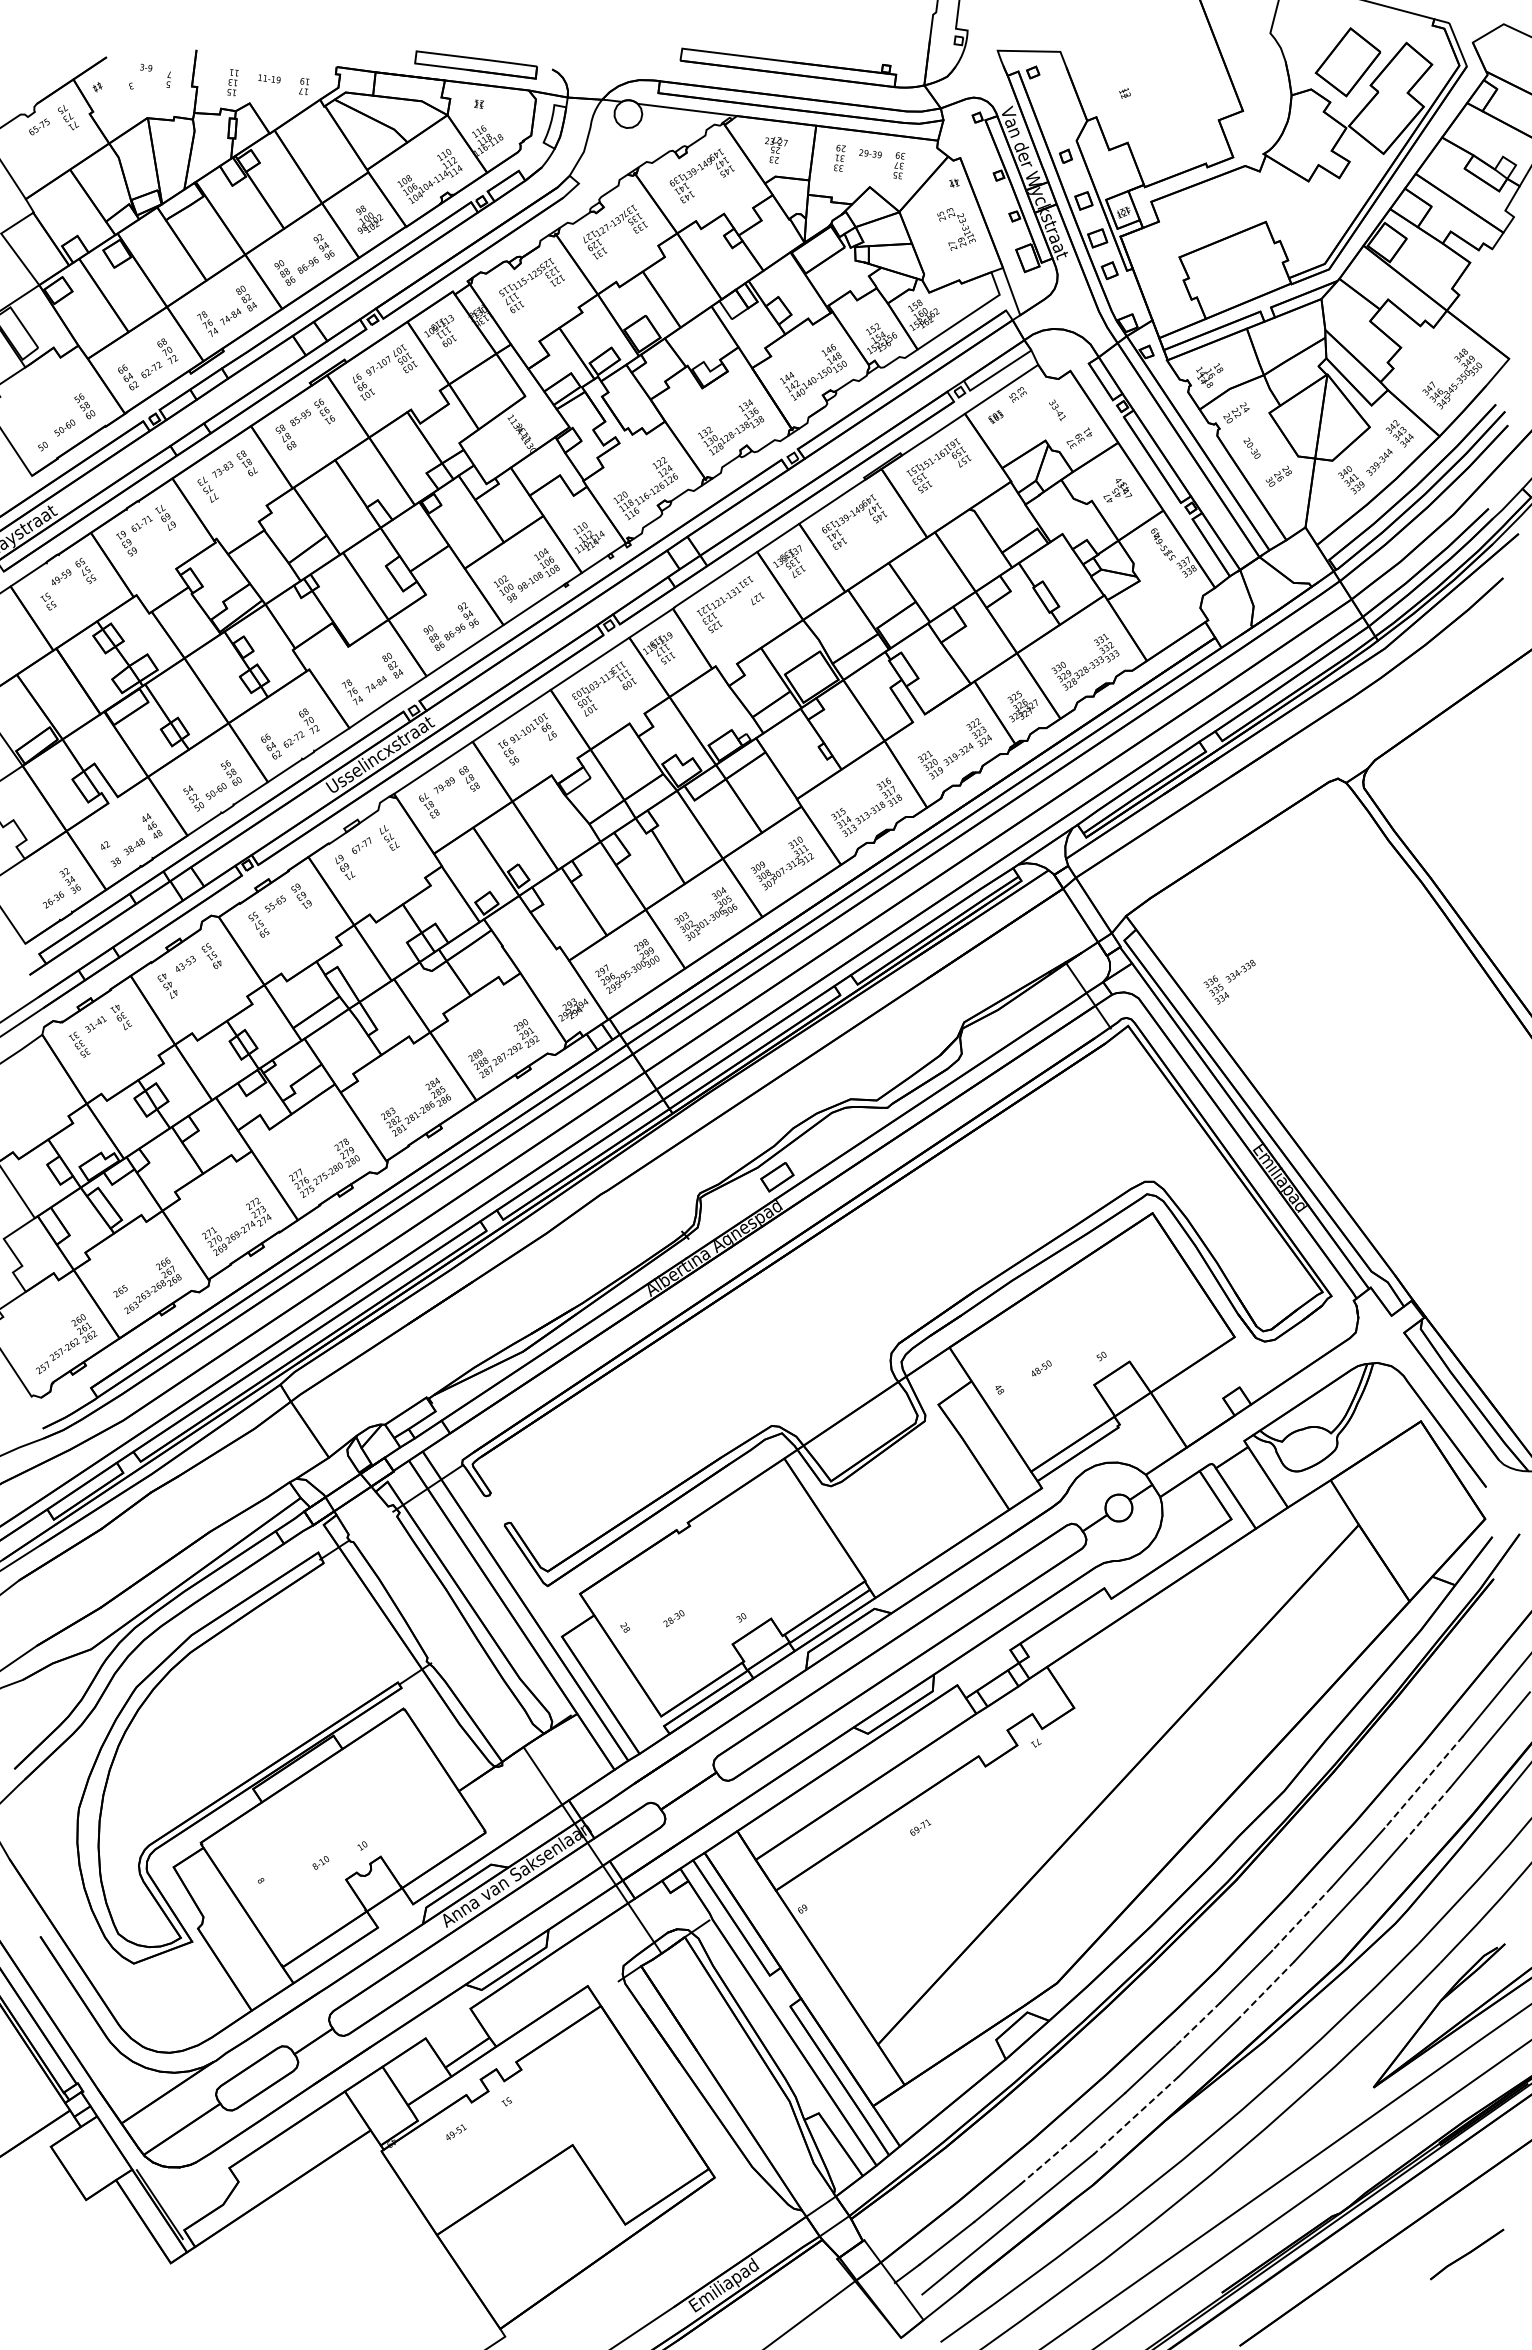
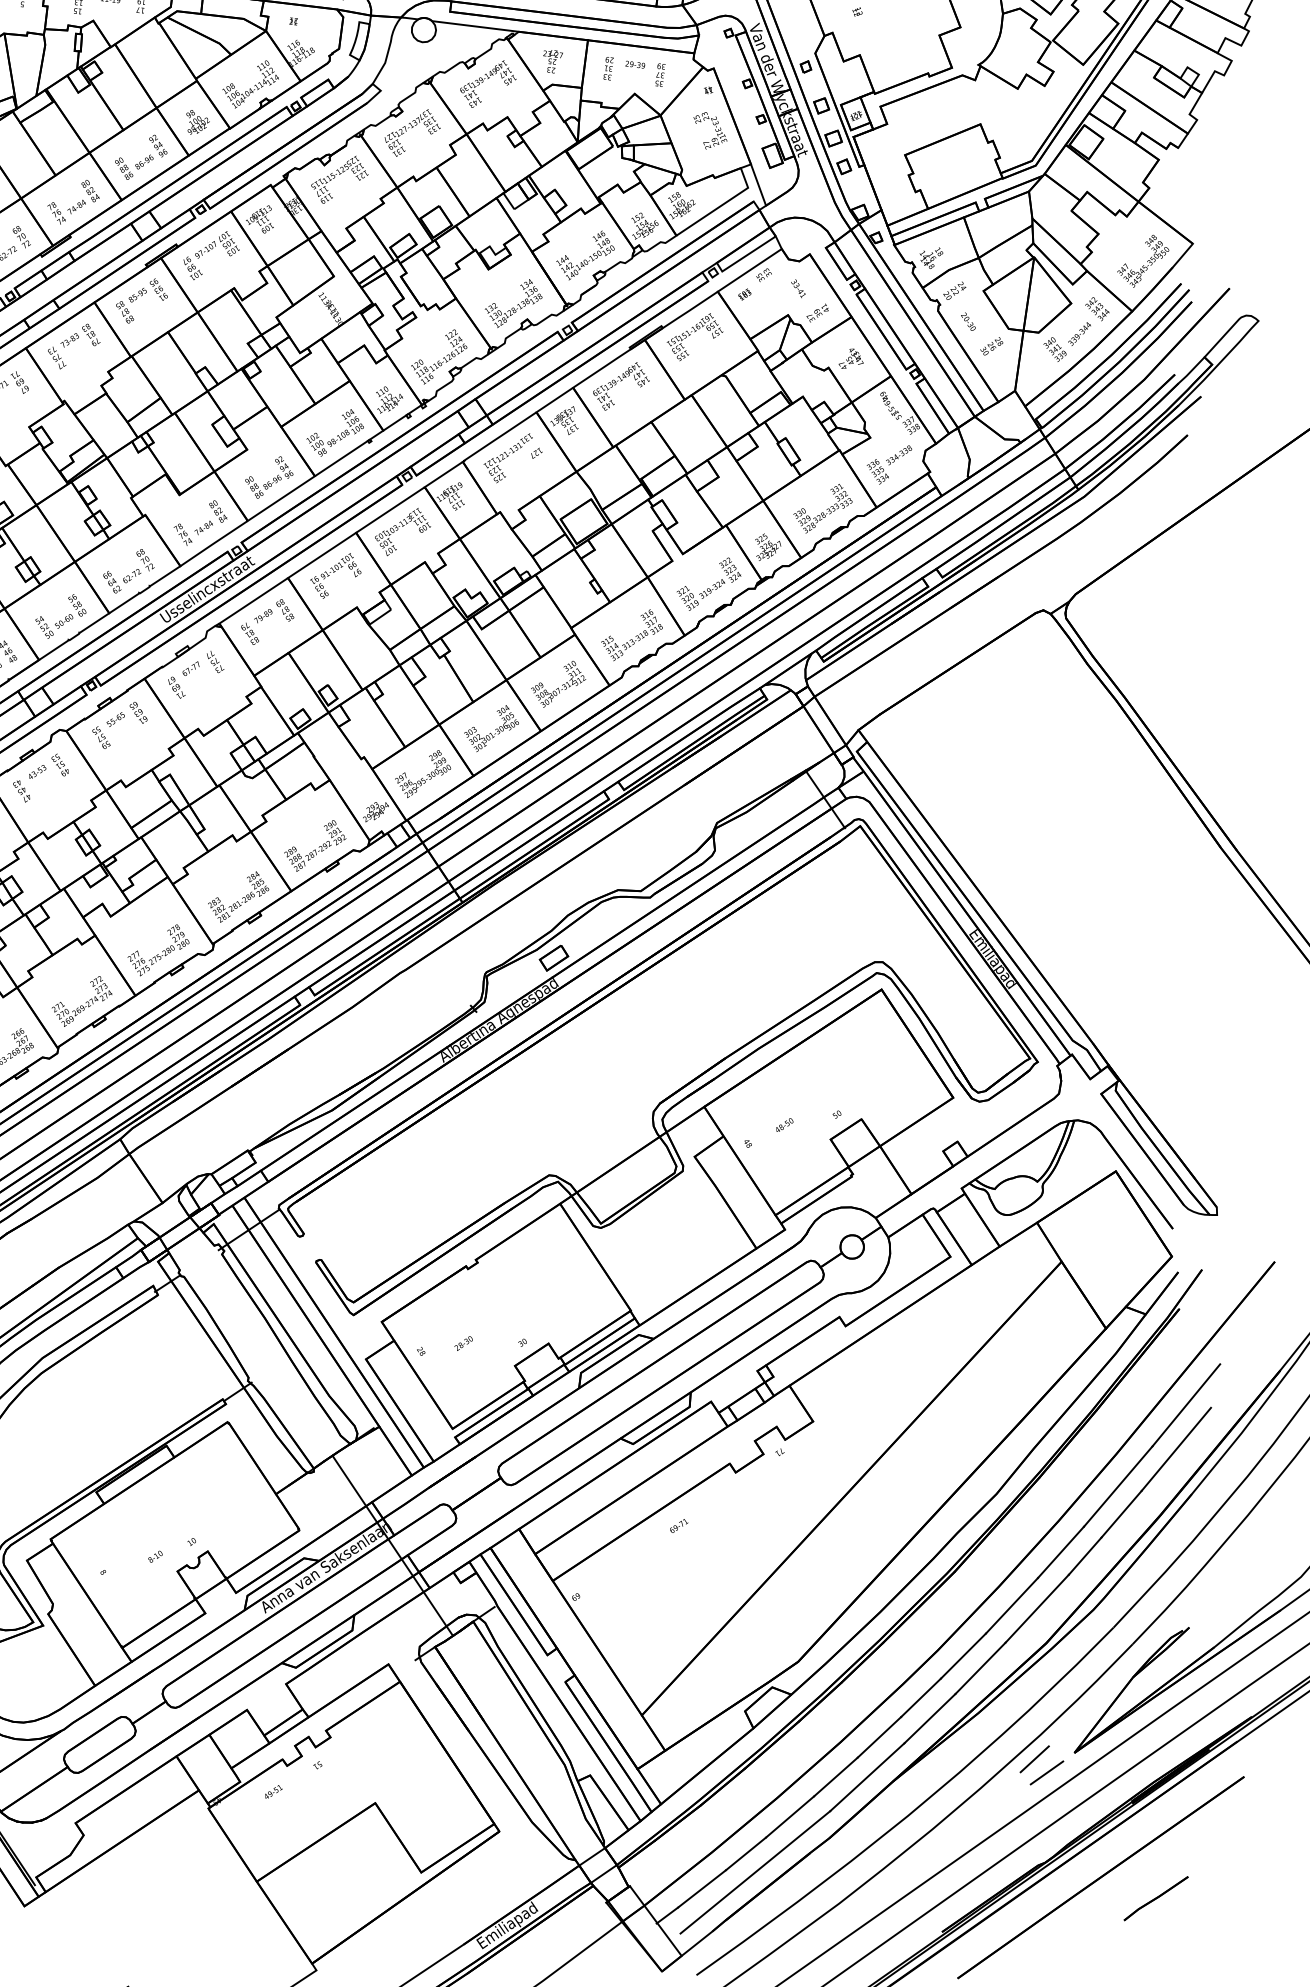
text: (1229, 982) -> (889, 465), moved
line: (1423, 1782) -> (1118, 1486), dashed -> solid
line: (1427, 1814) -> (1121, 1514), dashed -> solid
line: (1301, 1919) -> (1011, 1606), dashed -> solid
line: (1265, 1991) -> (980, 1669), dashed -> solid
line: (1197, 2024) -> (920, 1697), dashed -> solid
line: (1327, 2094) -> (1034, 1758), added
line: (1341, 2110) -> (1046, 1772), added
line: (1136, 2115) -> (867, 1777), dashed -> solid
line: (1047, 2161) -> (789, 1817), dashed -> solid

